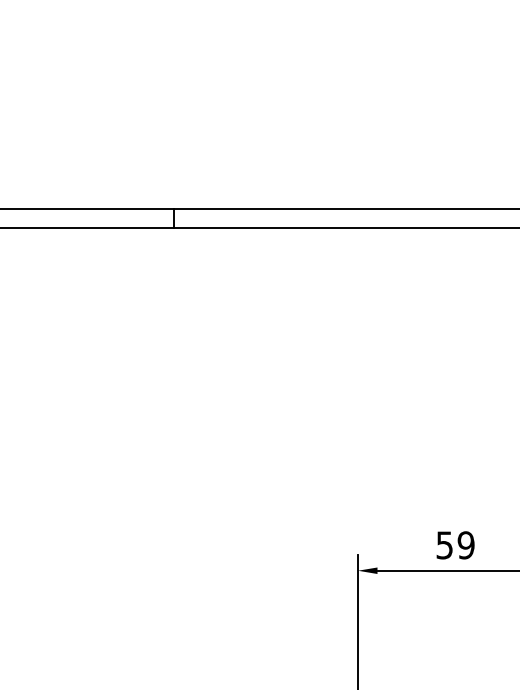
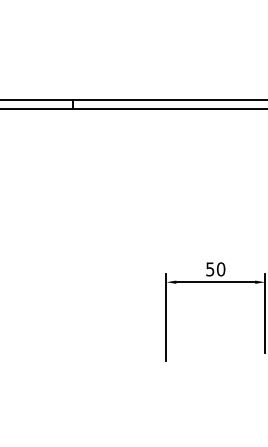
text: (464, 545) -> (220, 269), 59 -> 50

